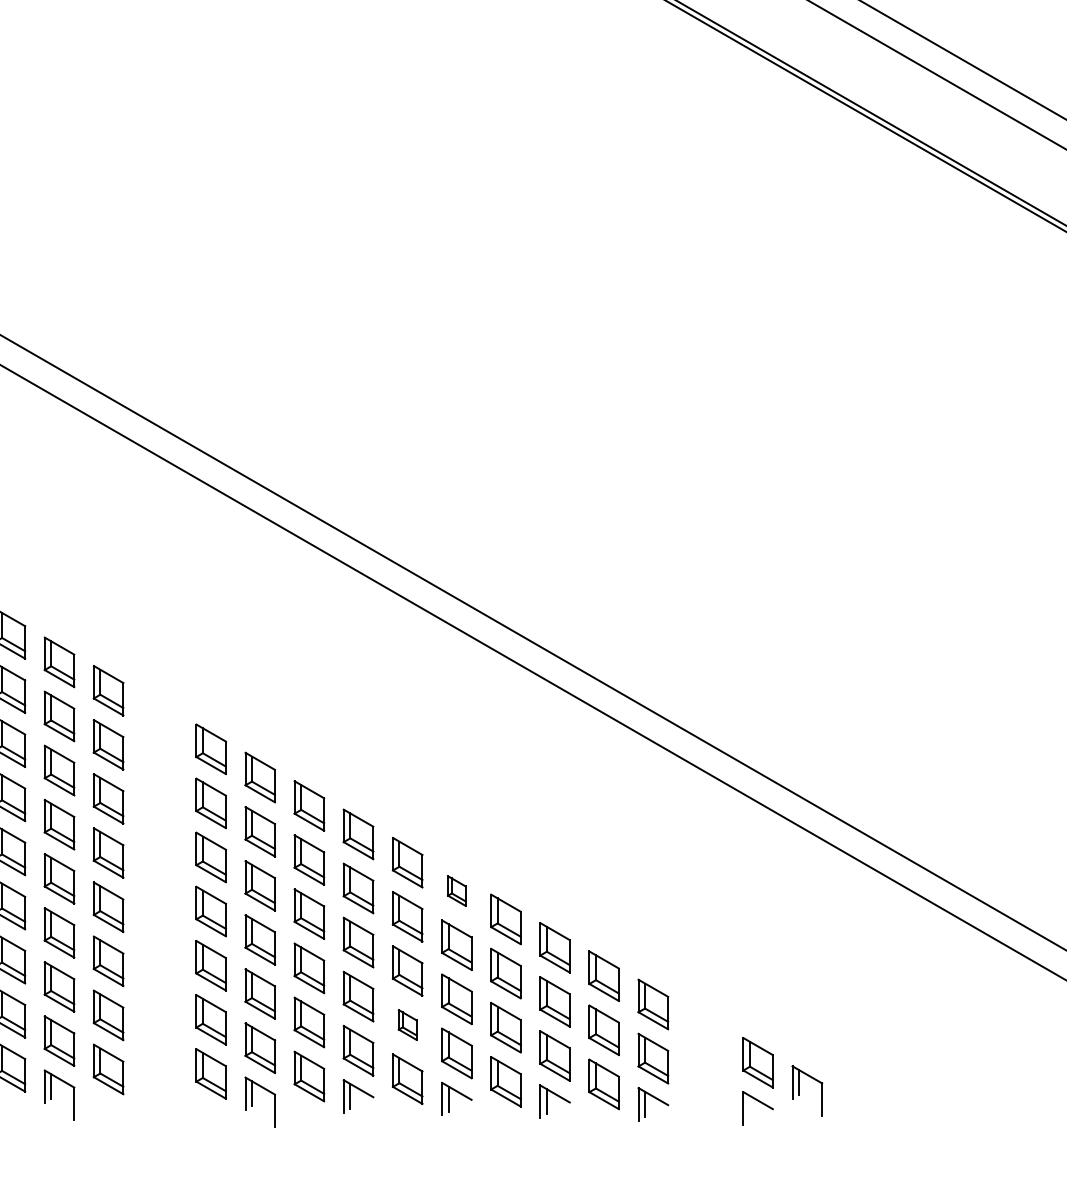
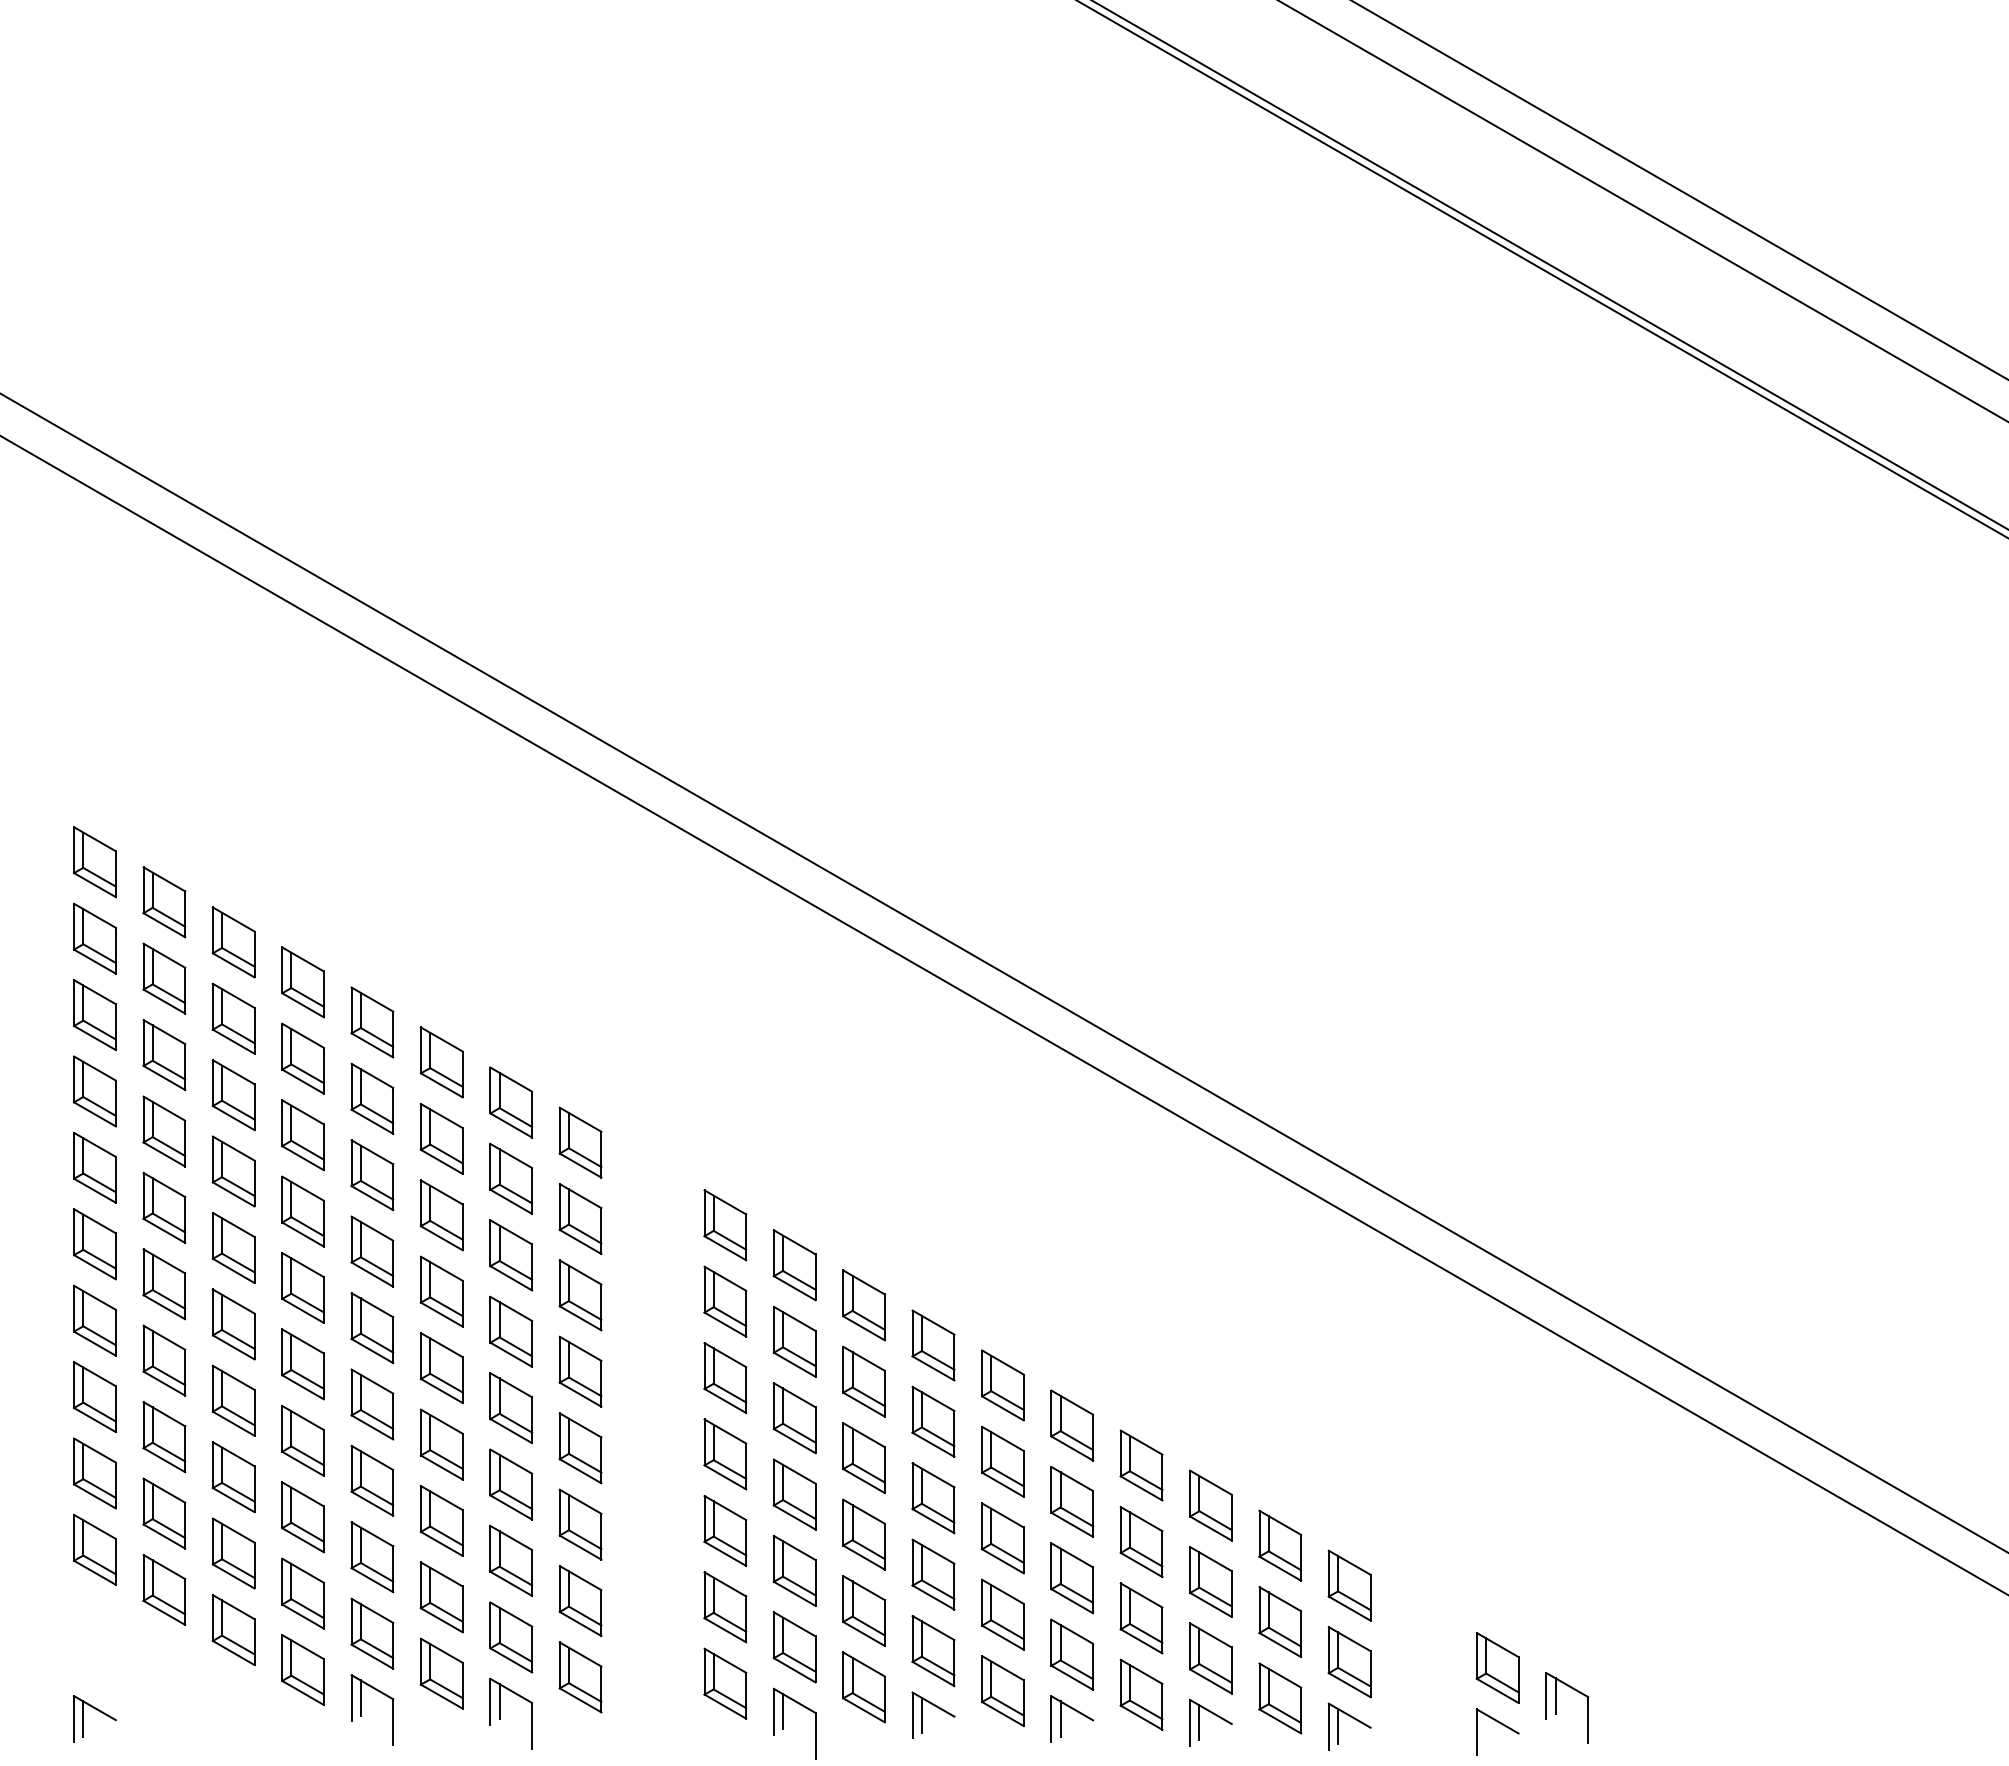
part: (457, 891) -> (1072, 1425), size x1.67
part: (407, 1024) -> (1002, 1614), size x1.67

